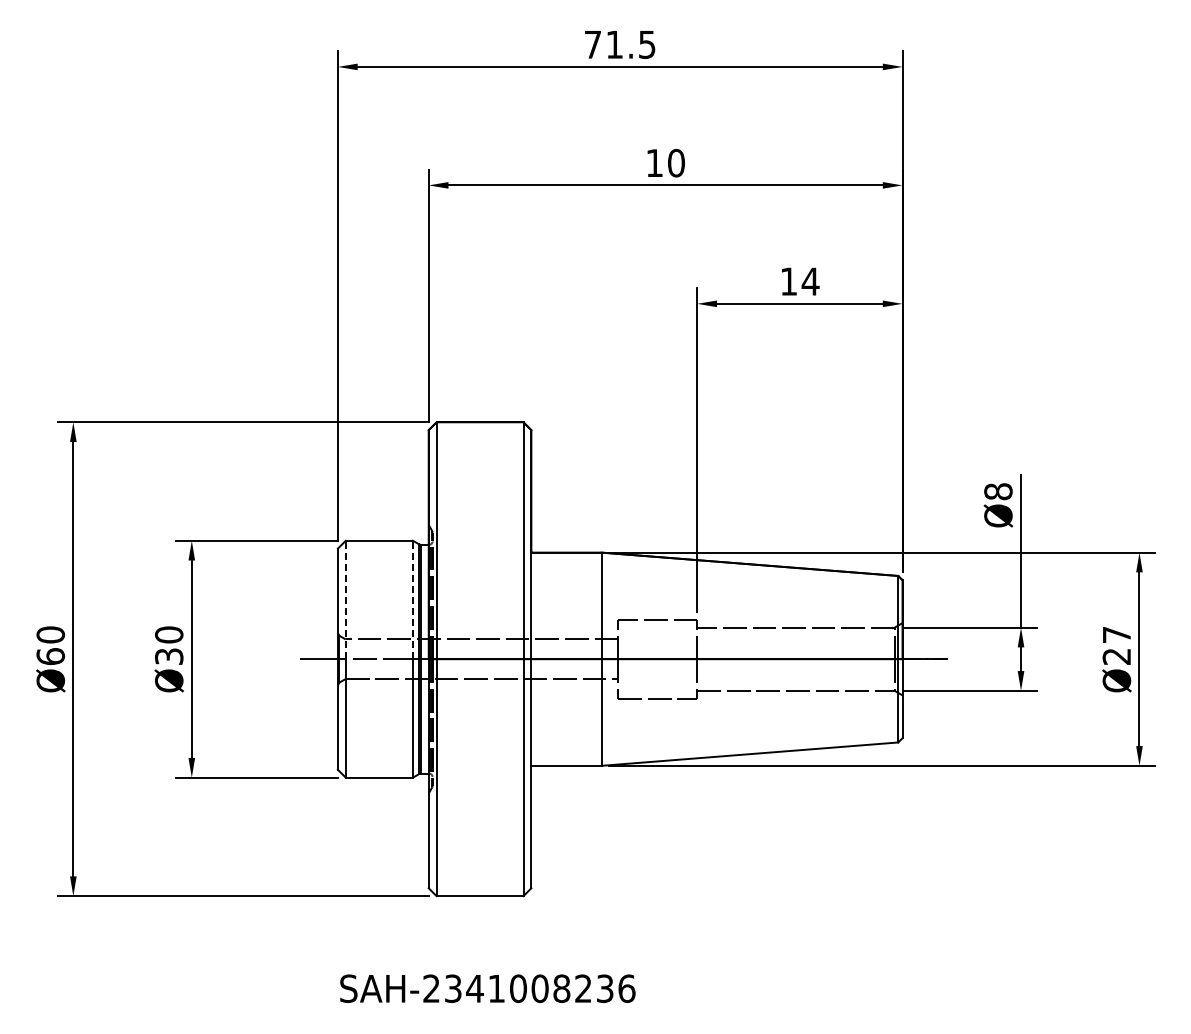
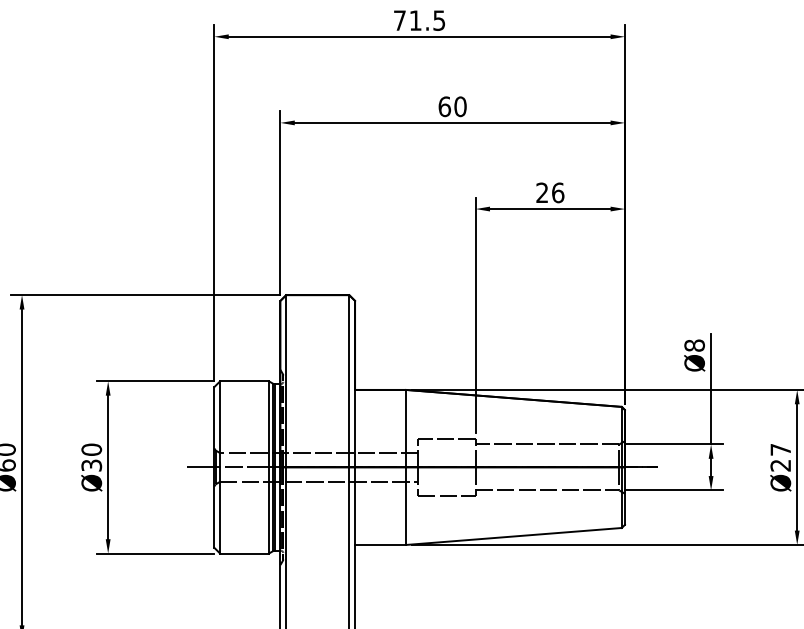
text: (654, 162) -> (444, 106), 10 -> 60
text: (799, 281) -> (550, 192), 14 -> 26
line: (345, 599) -> (219, 424), dashed -> solid
line: (412, 599) -> (268, 424), dashed -> solid

